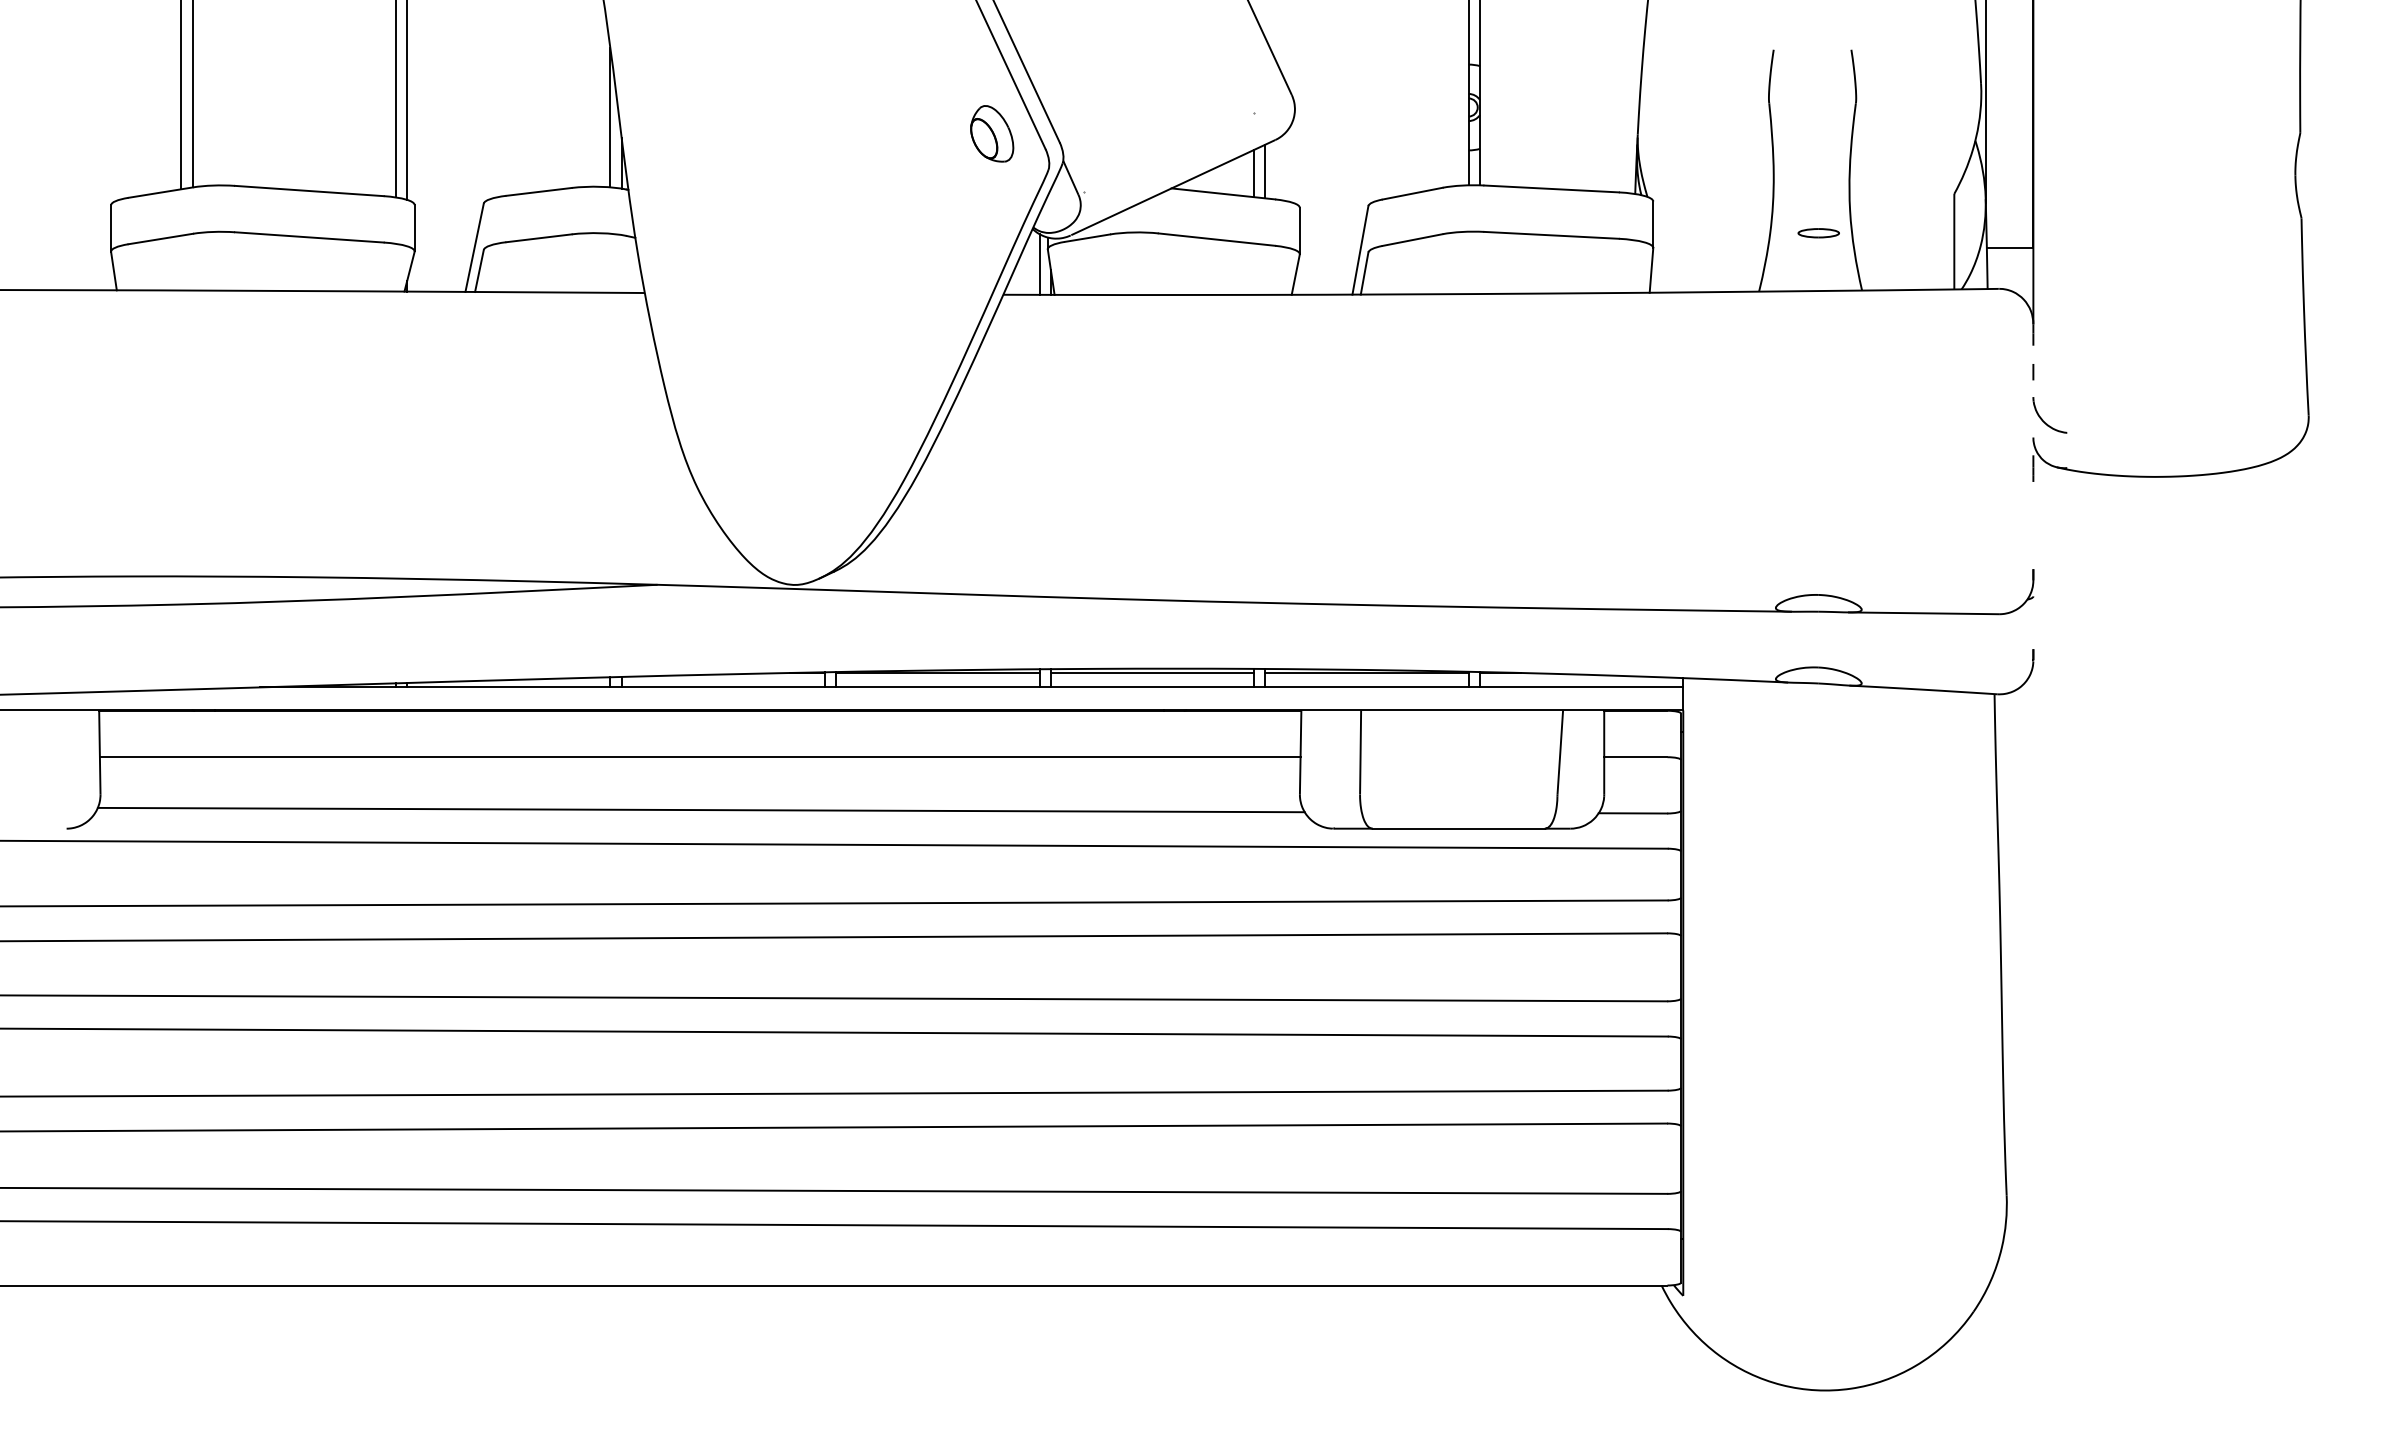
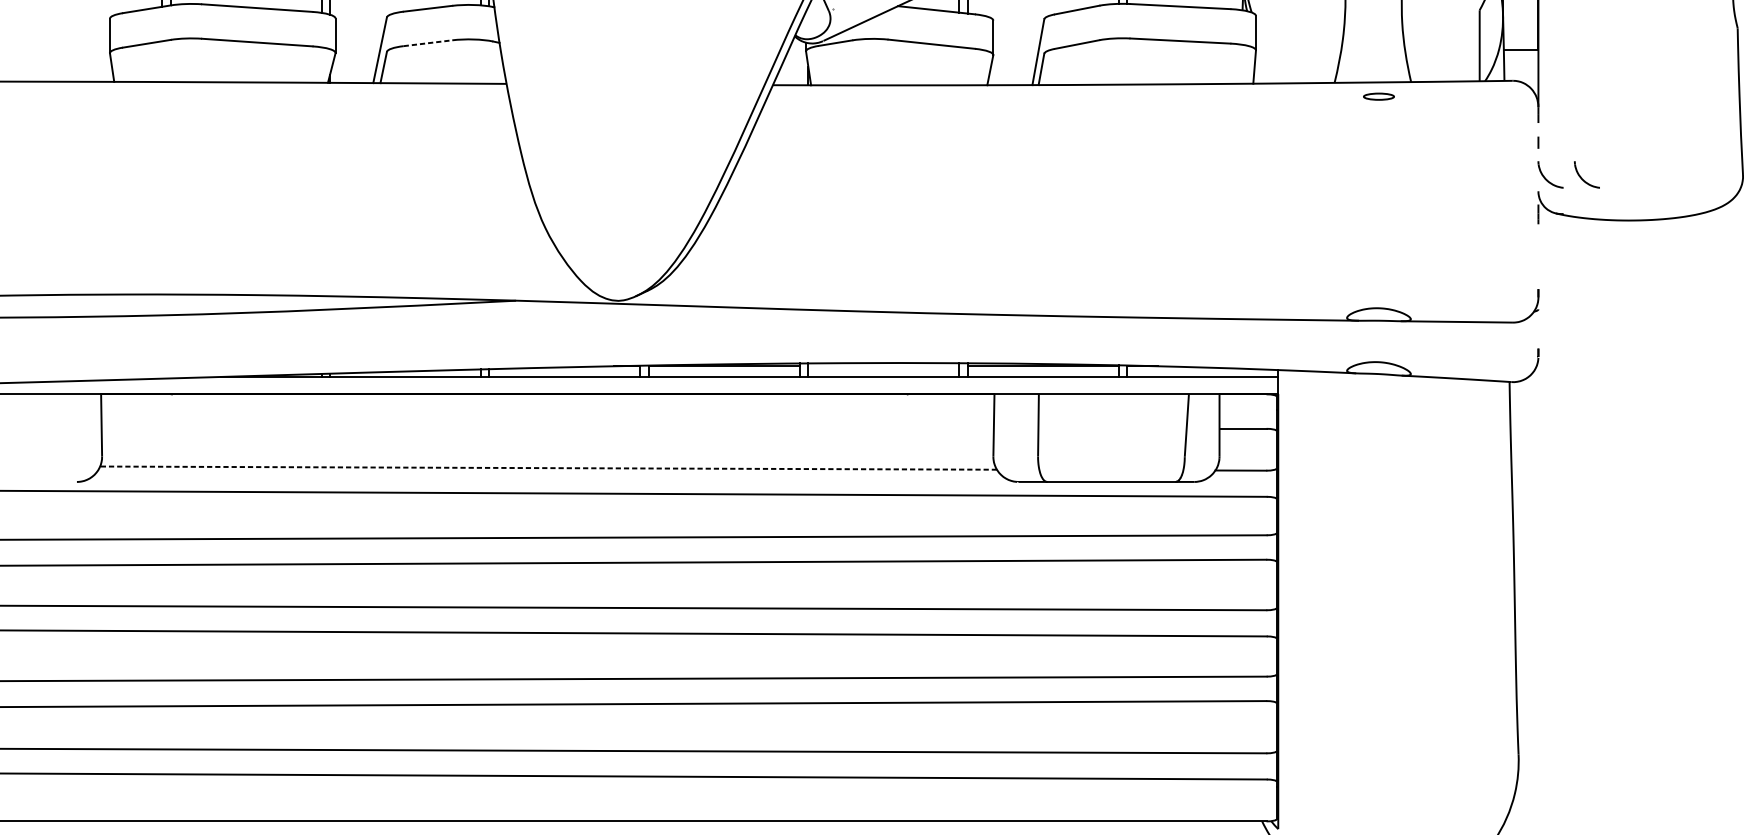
part: (1818, 233) -> (1378, 96), moved
line: (539, 238) -> (428, 43), solid -> dashed
line: (1039, 264) -> (799, 62), removed
part: (2091, 418) -> (1581, 177), added
line: (1152, 673) -> (883, 366), removed
line: (699, 757) -> (547, 429), removed
line: (700, 810) -> (547, 468), solid -> dashed

